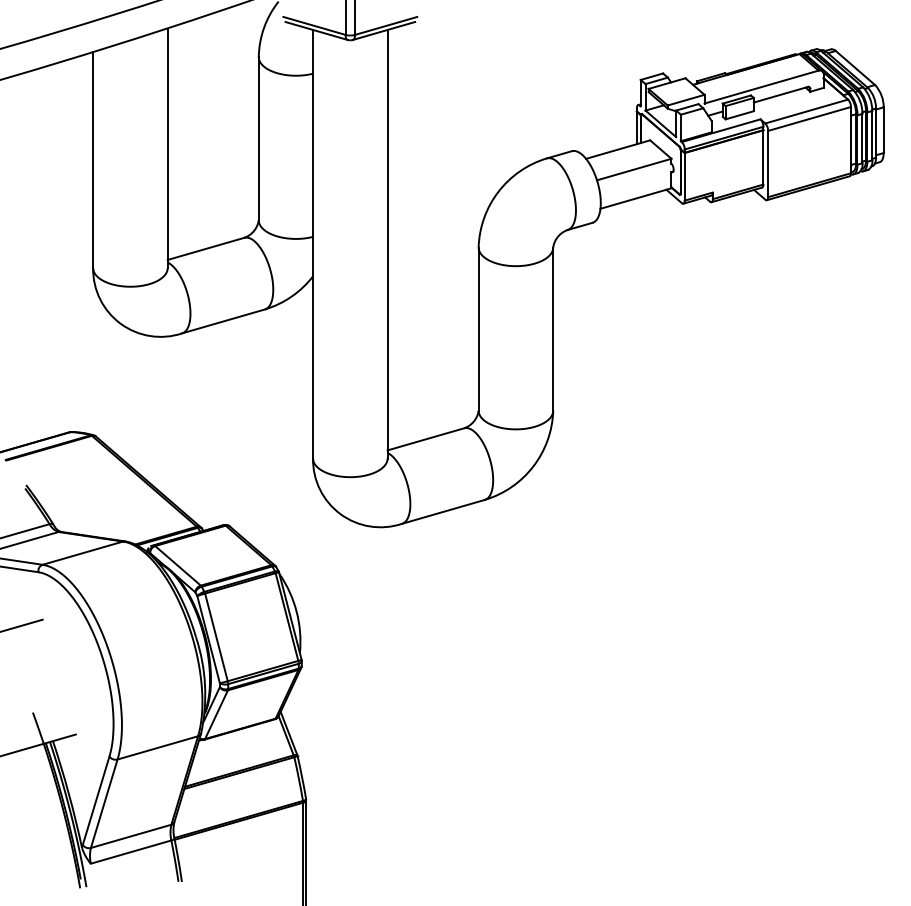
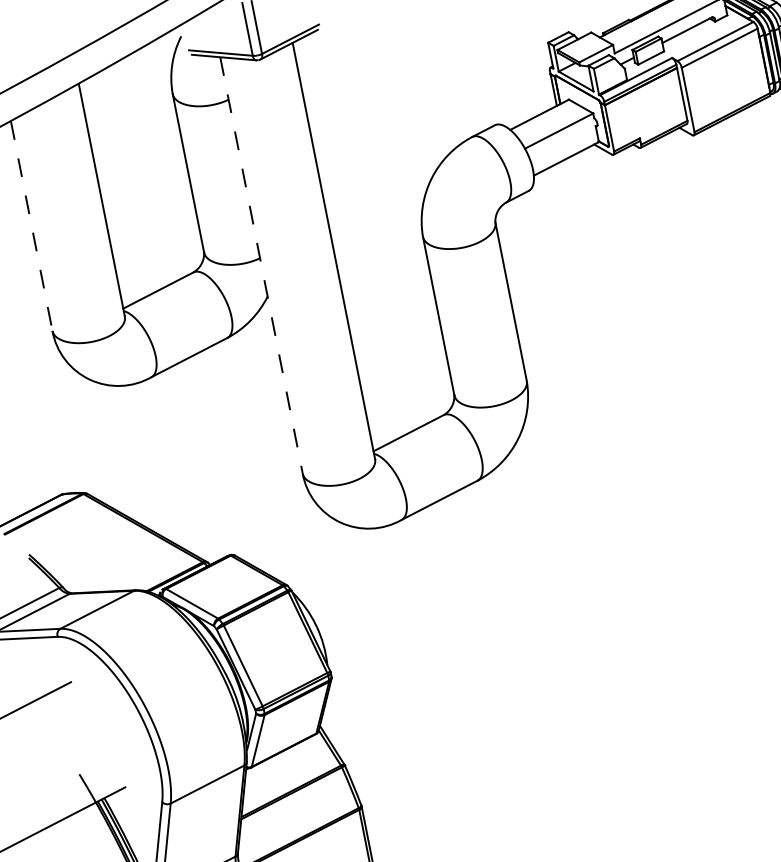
line: (93, 160) -> (32, 226), solid -> dashed
line: (313, 244) -> (261, 265), solid -> dashed

